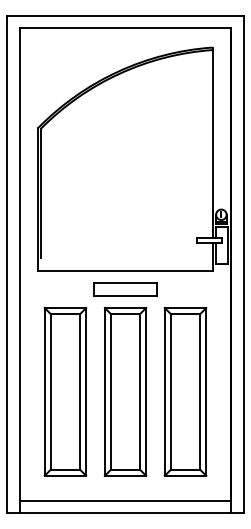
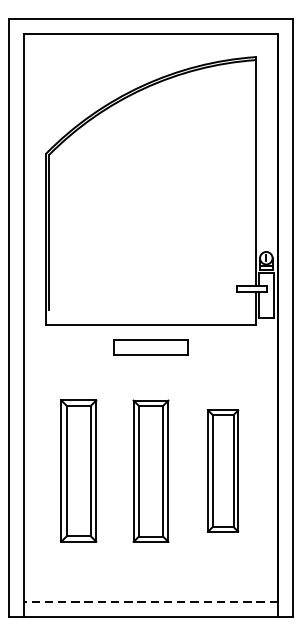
part: (65, 391) -> (78, 470), size x0.7
part: (125, 391) -> (151, 470), size x0.7
part: (185, 391) -> (223, 470), size x0.6
line: (125, 500) -> (151, 601), solid -> dashed

